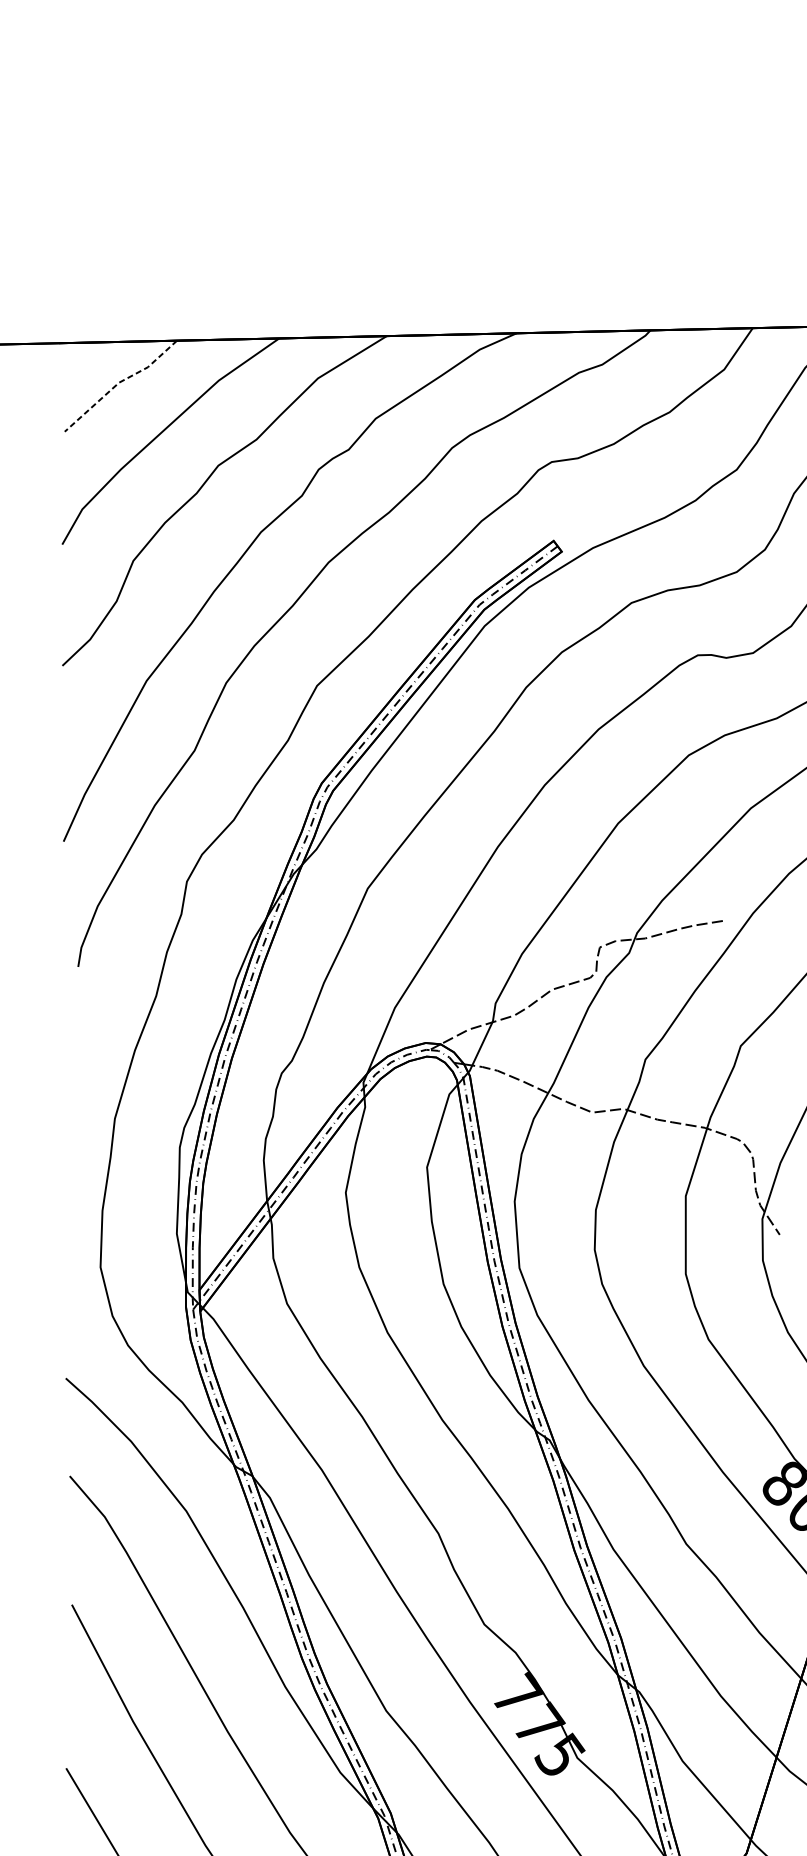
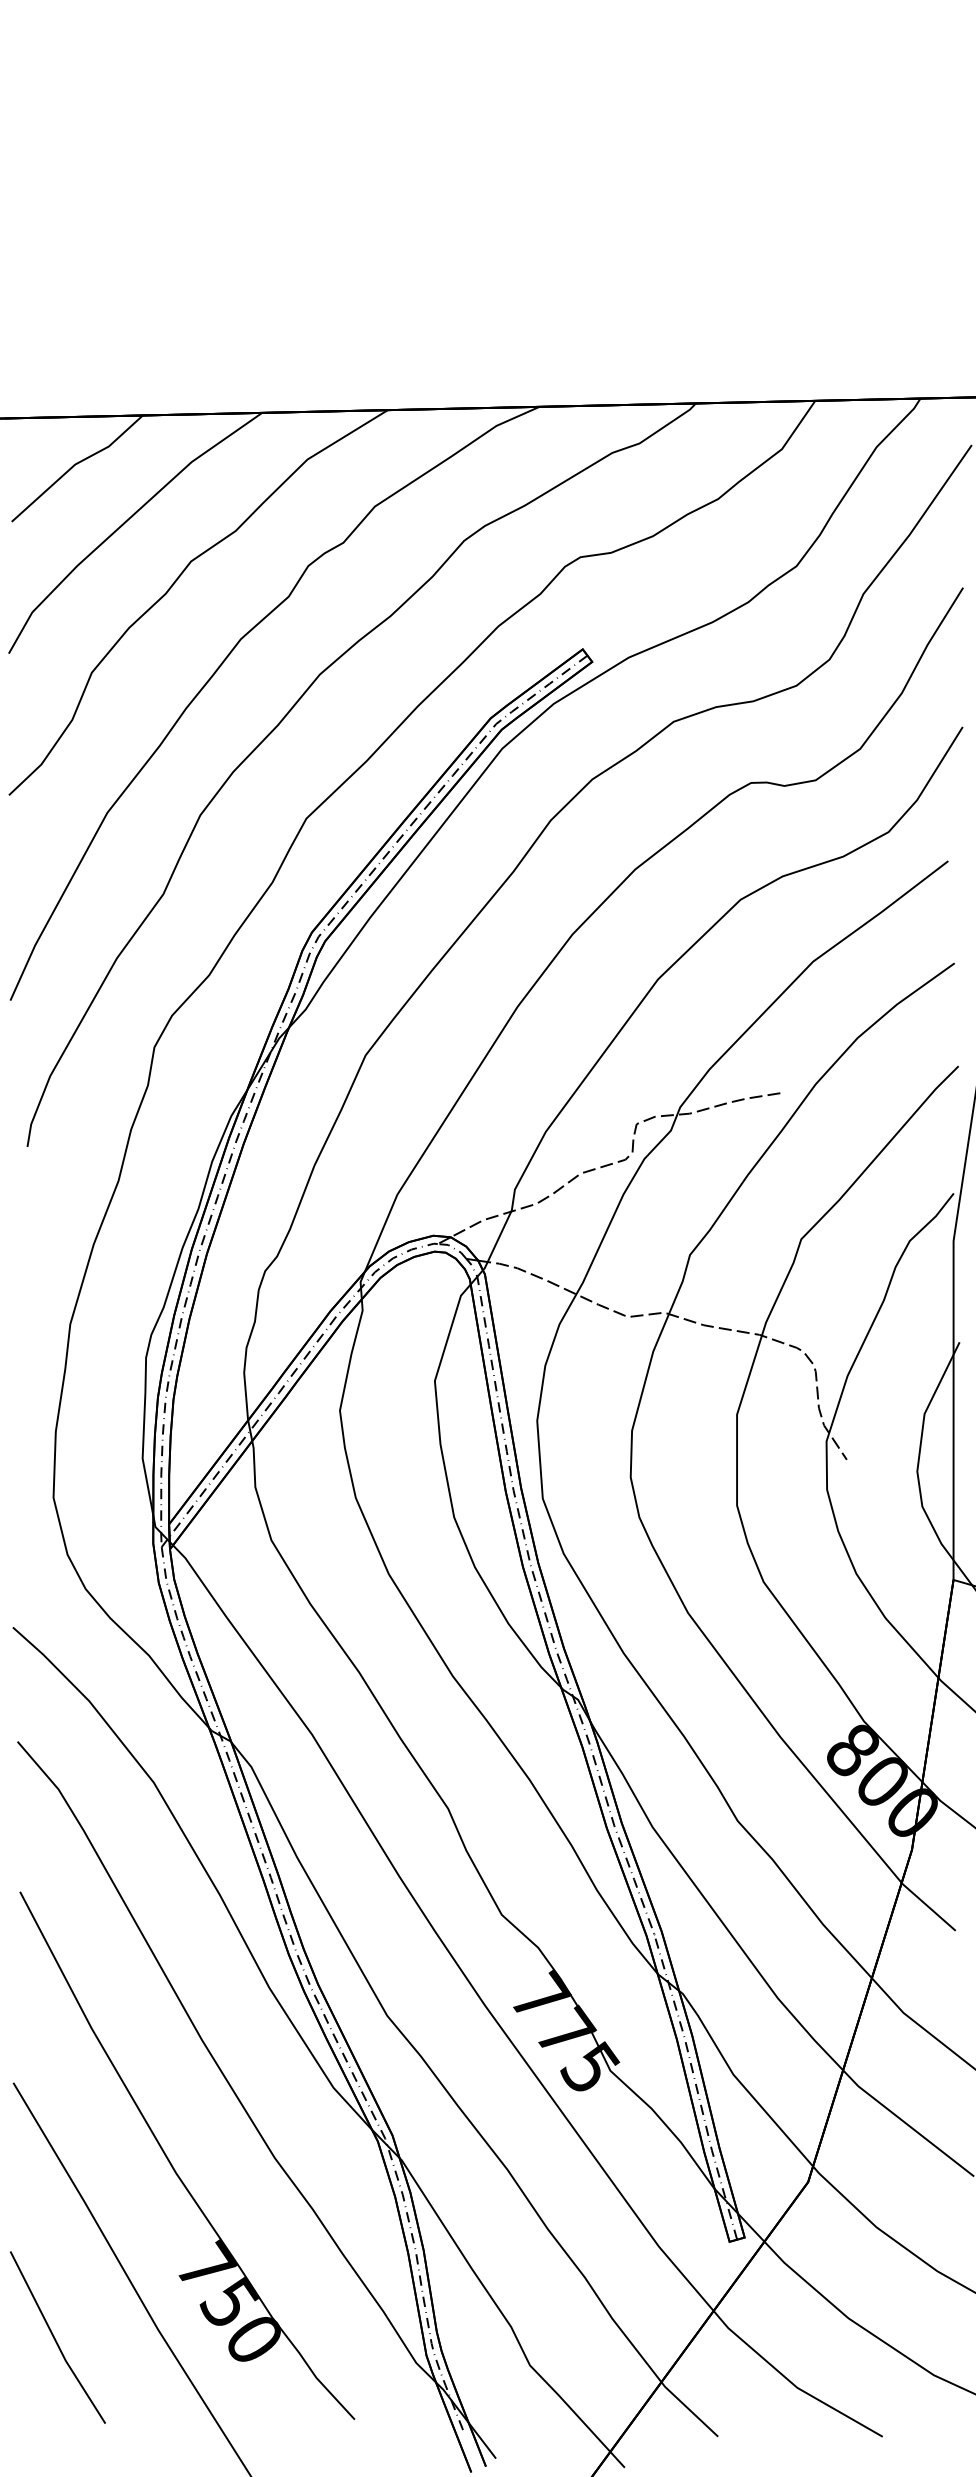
line: (119, 382) -> (75, 464), dashed -> solid

